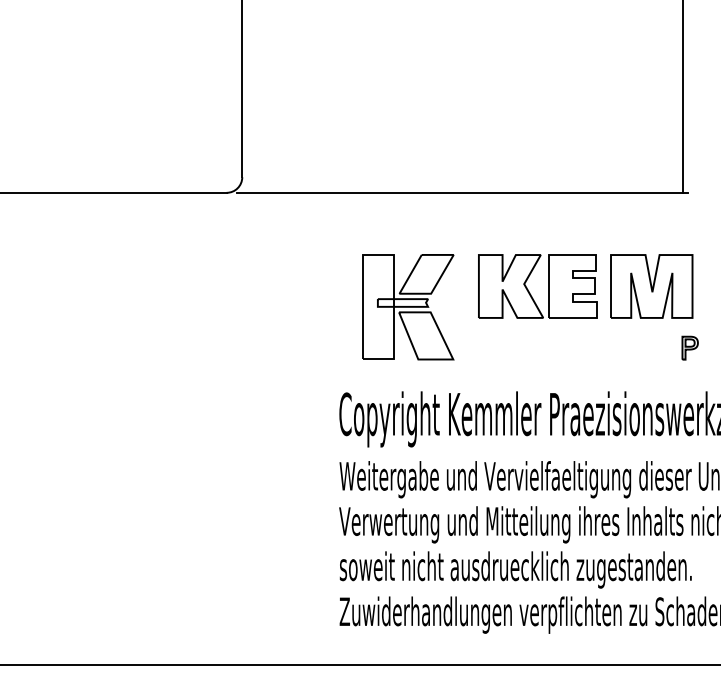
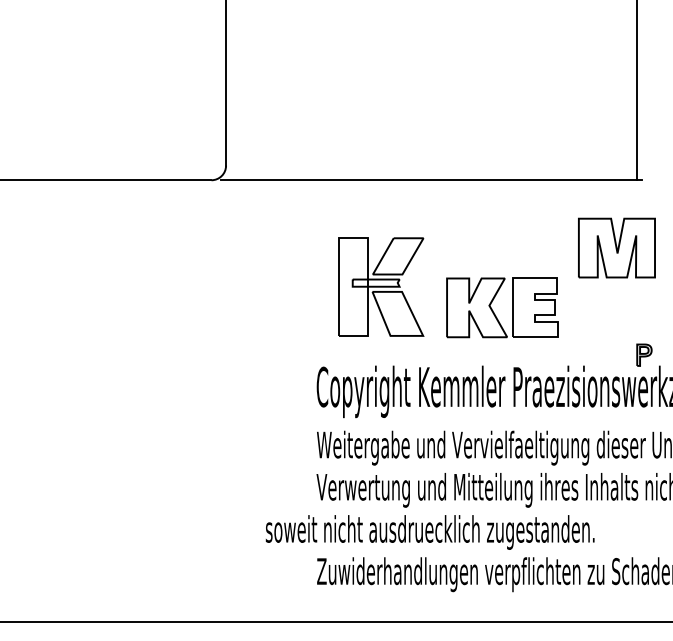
part: (651, 286) -> (616, 248), moved
part: (529, 291) -> (494, 312), moved
part: (689, 347) -> (643, 354), moved
text: (515, 569) -> (429, 532), moved

